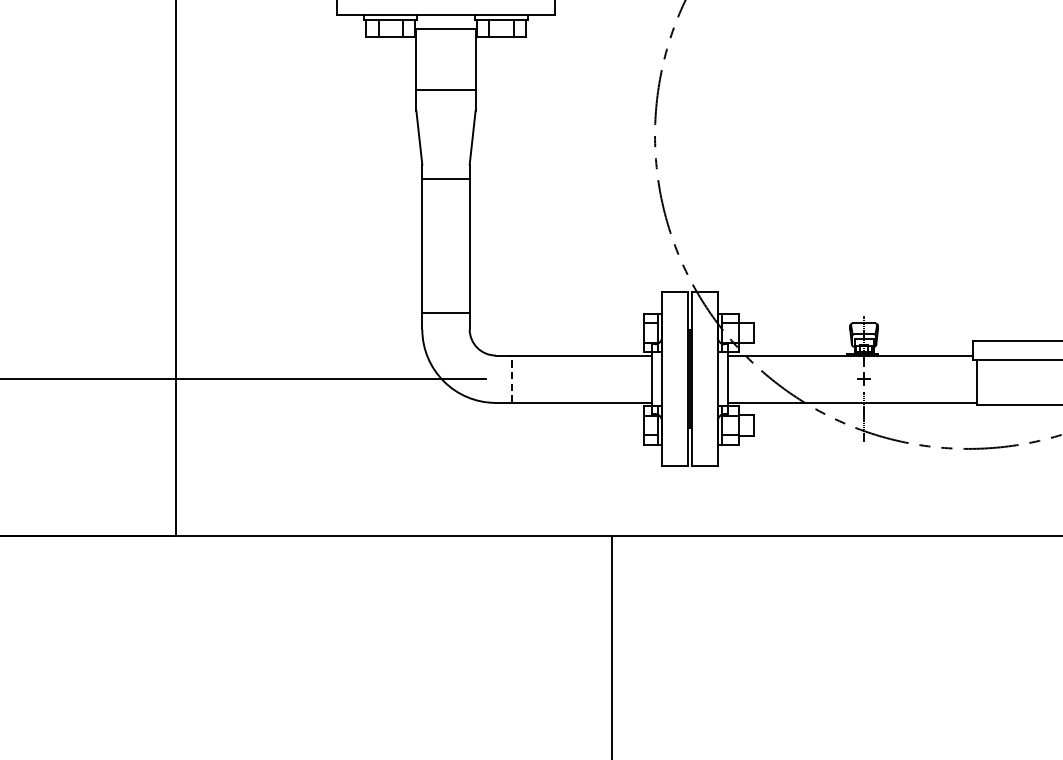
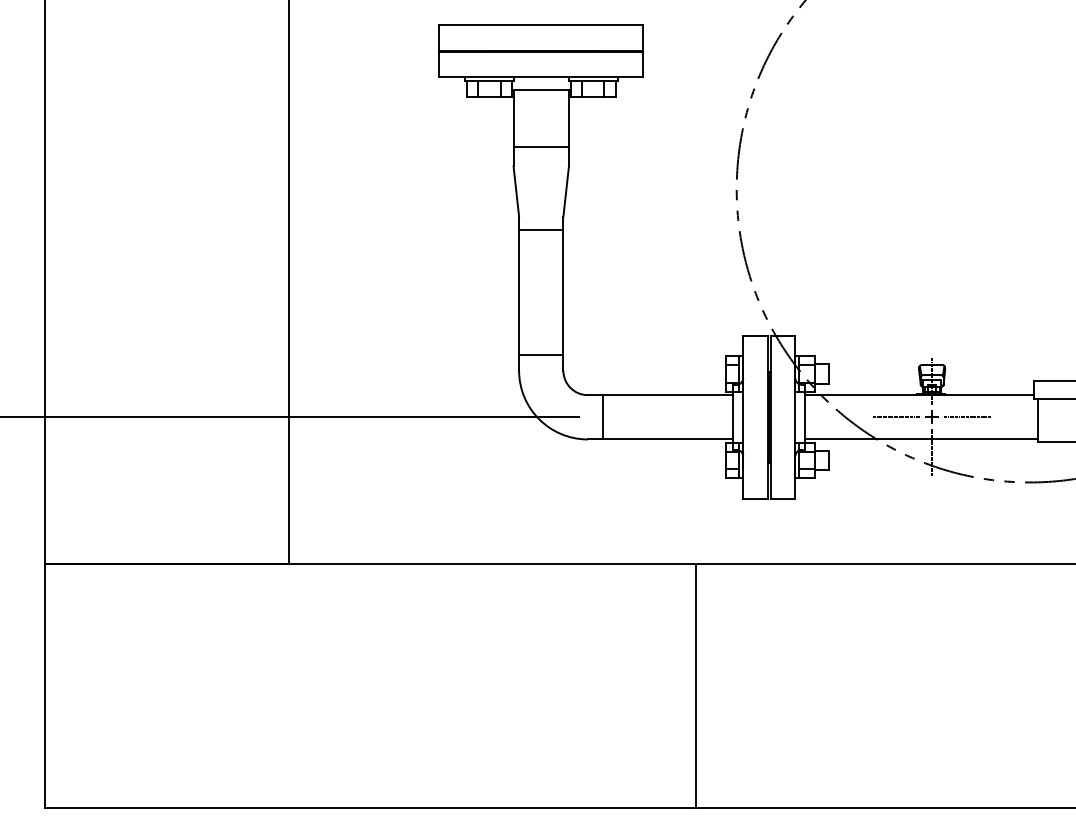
line: (512, 378) -> (603, 416), dashed -> solid
line: (825, 379) -> (896, 417), added
line: (901, 379) -> (967, 417), added

